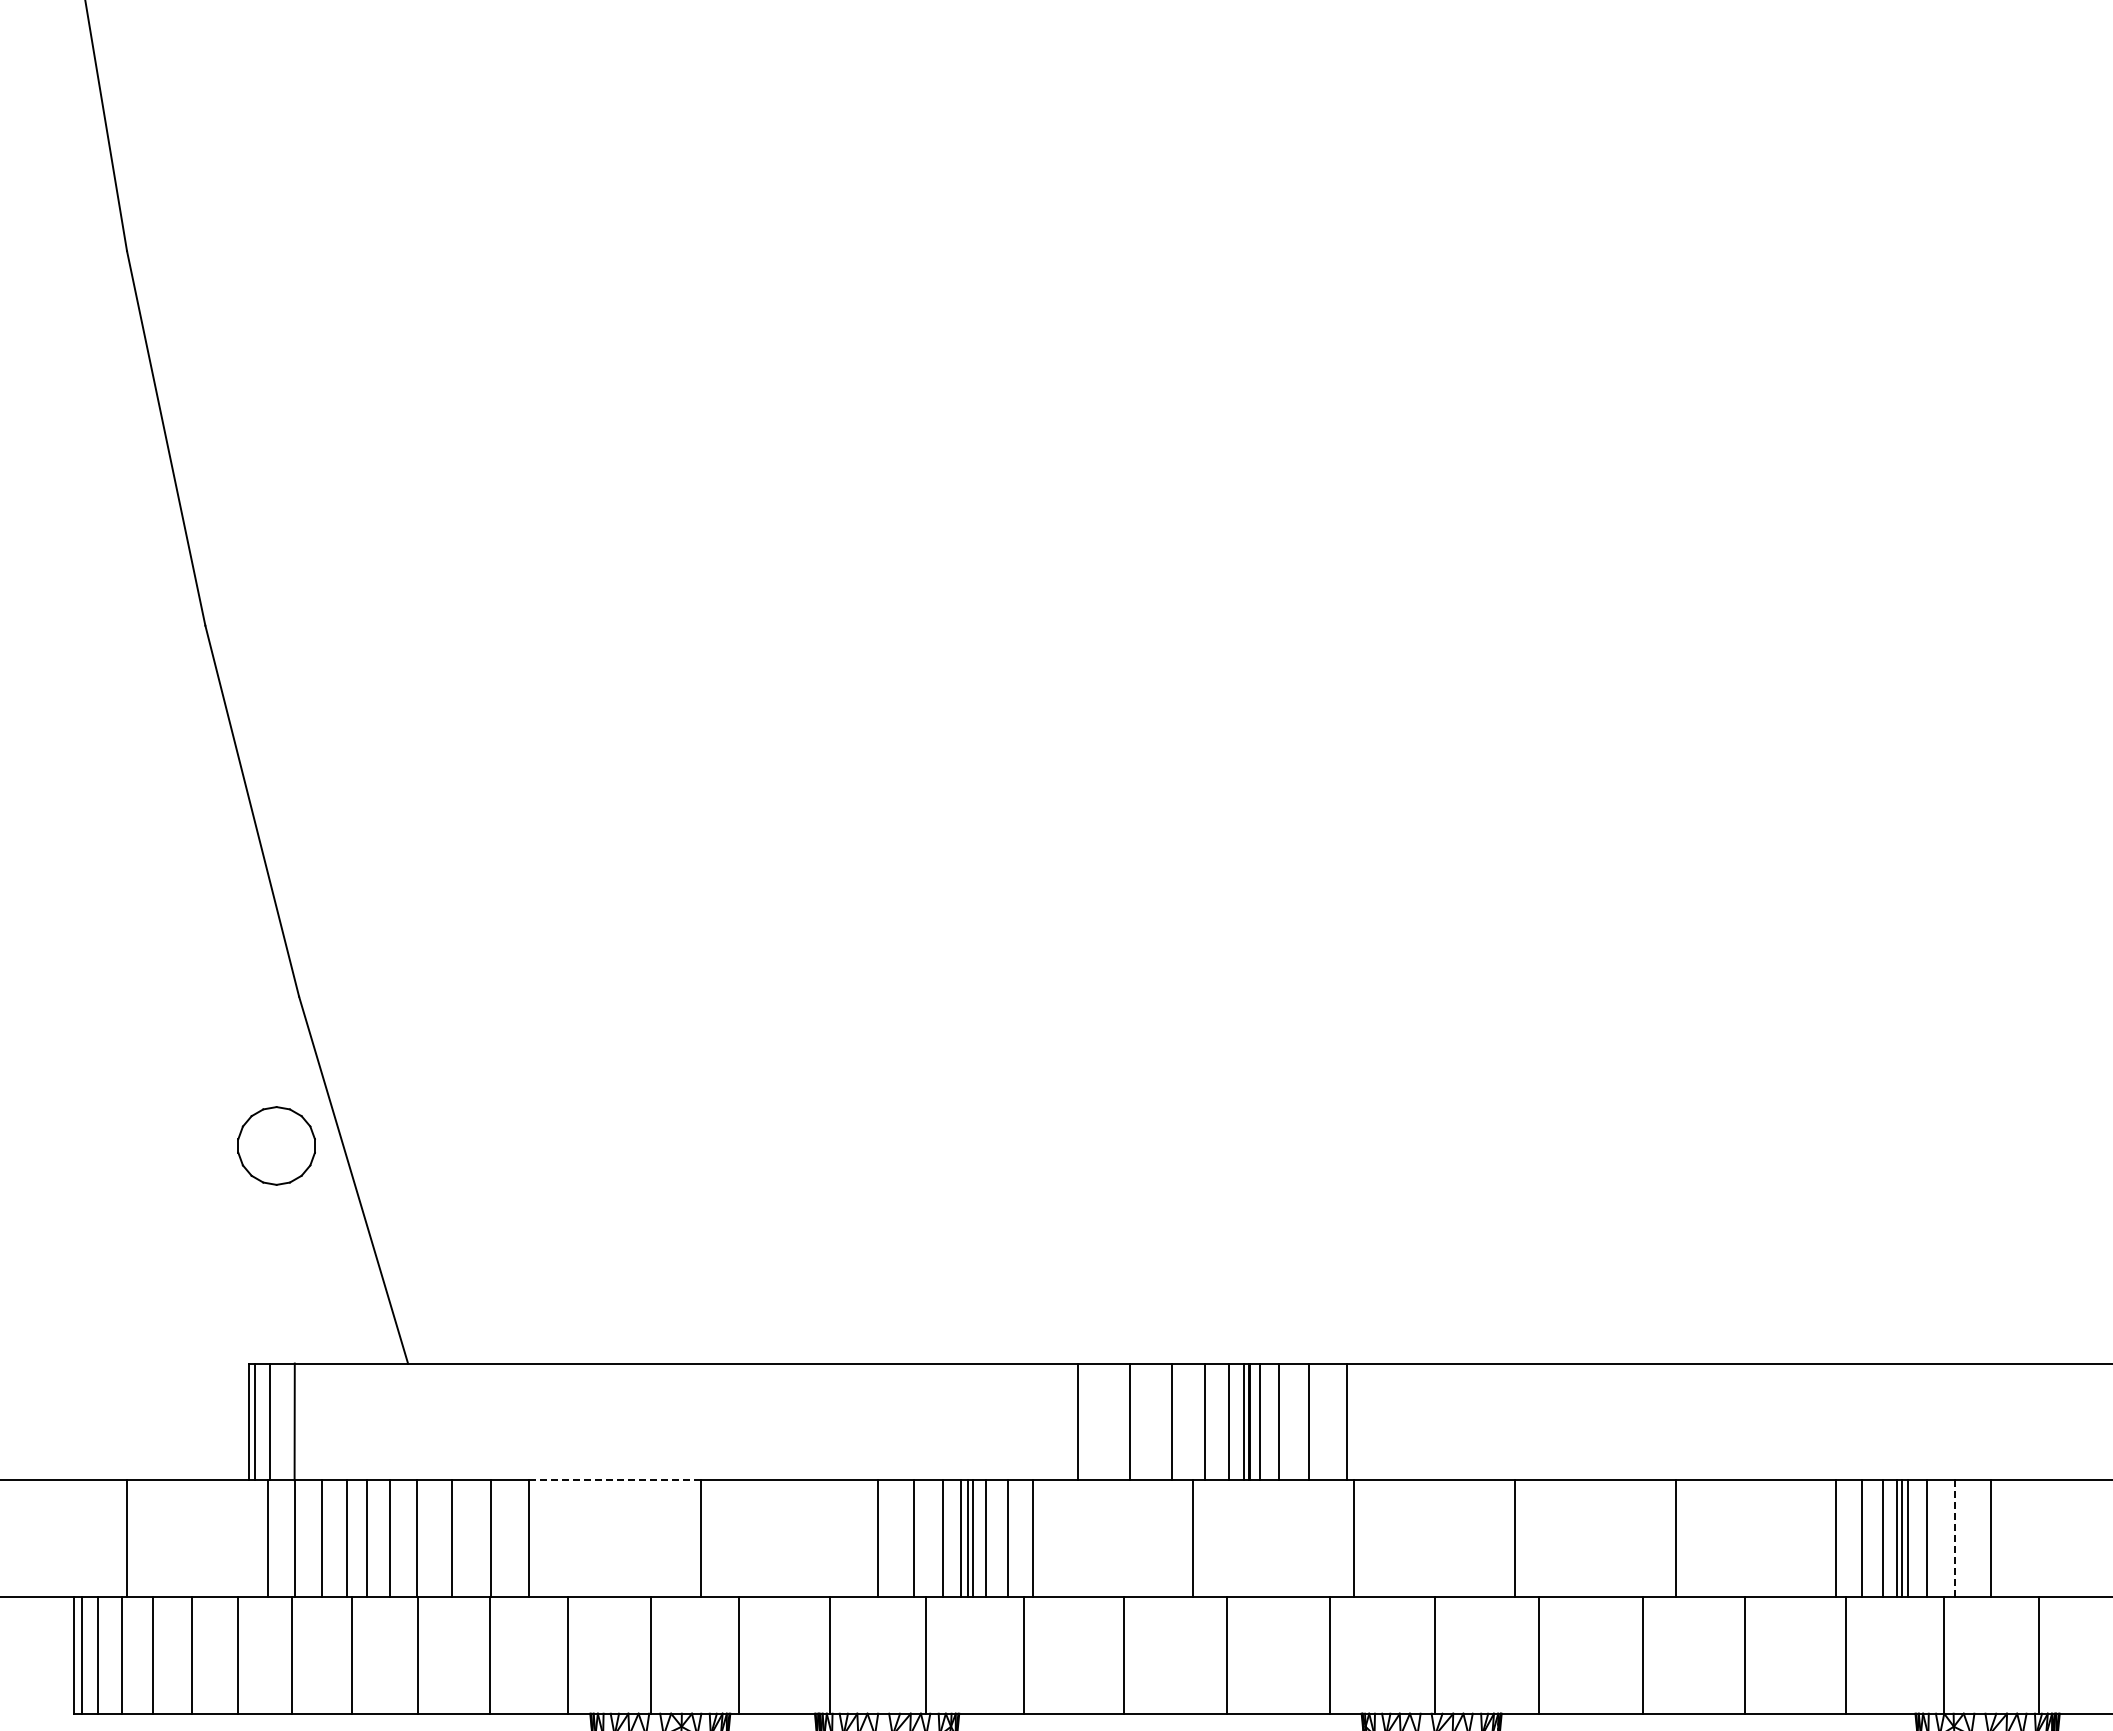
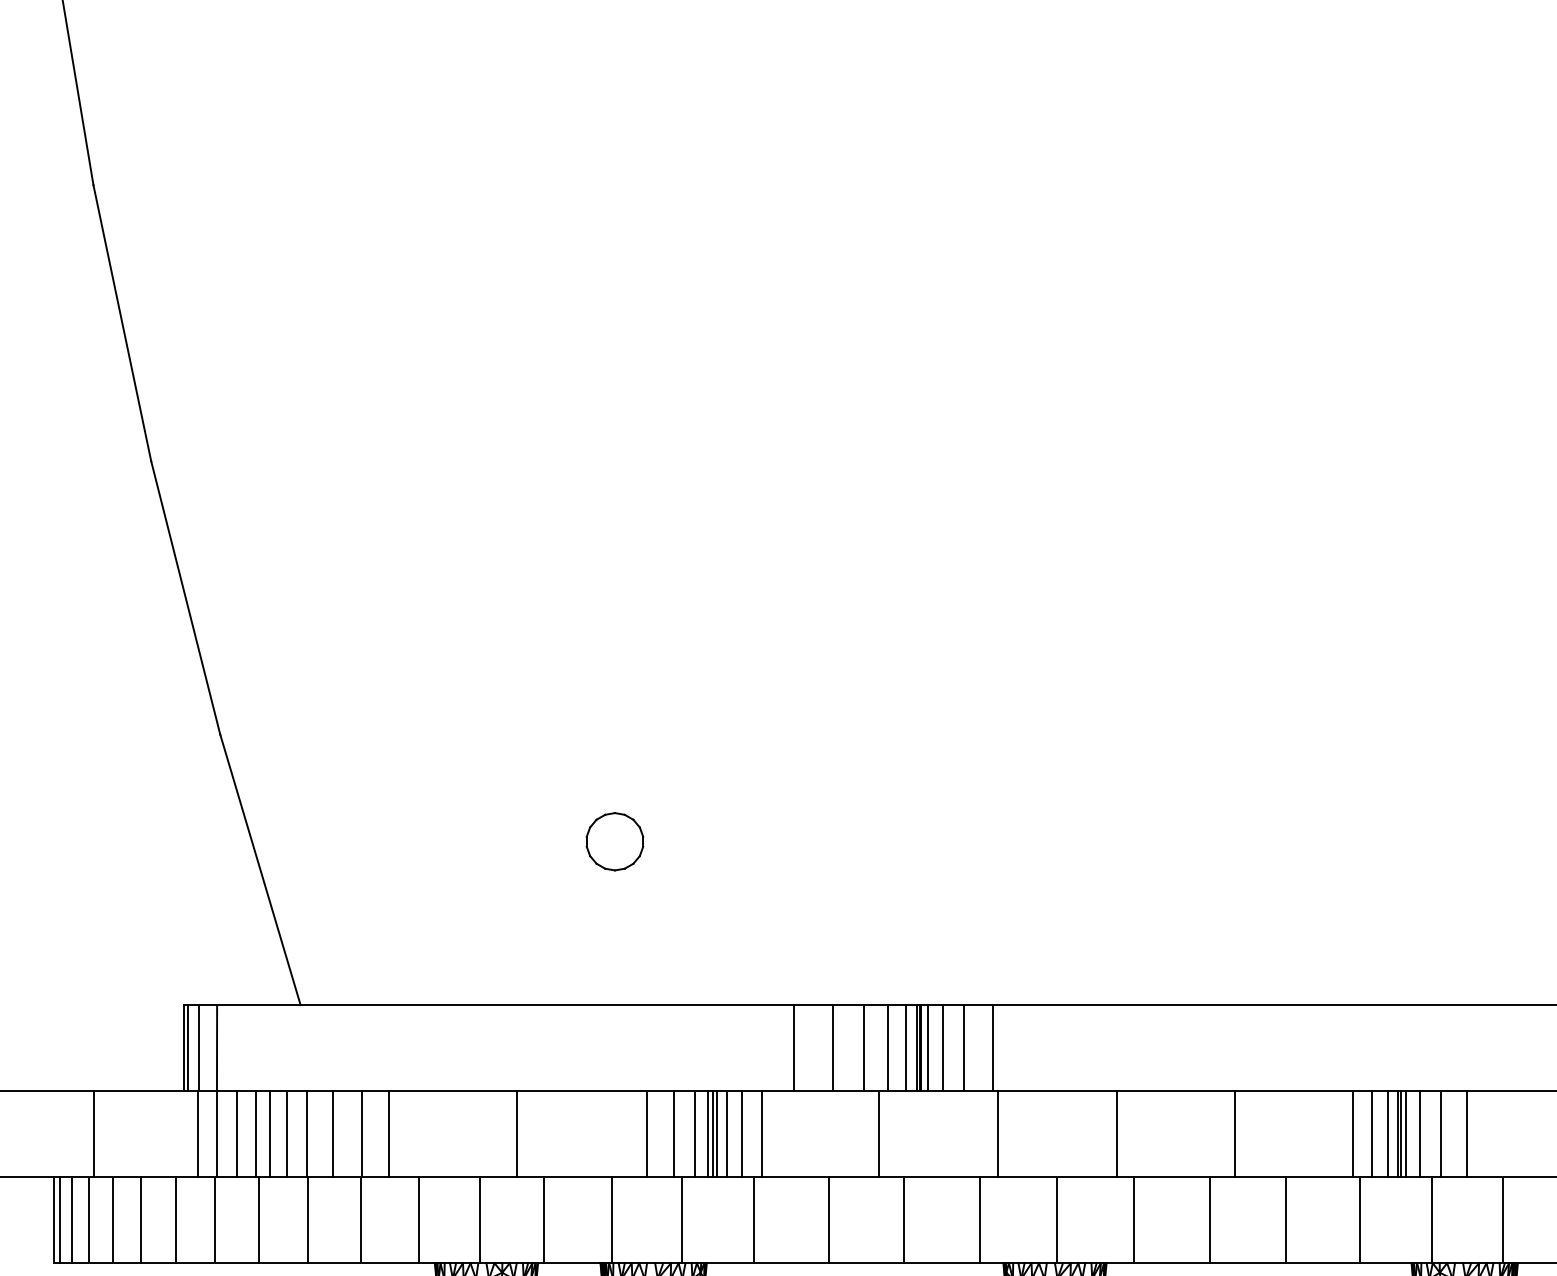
part: (276, 1145) -> (614, 841), moved
line: (615, 1480) -> (453, 1091), dashed -> solid
line: (1955, 1539) -> (1441, 1134), dashed -> solid

